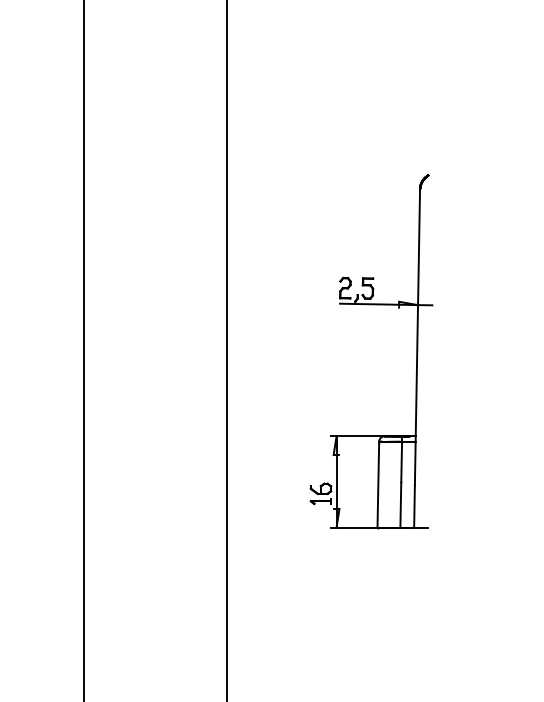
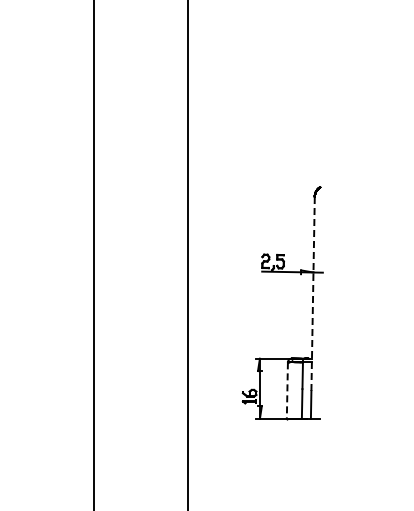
line: (418, 337) -> (313, 293), solid -> dashed
line: (378, 486) -> (287, 391), solid -> dashed

